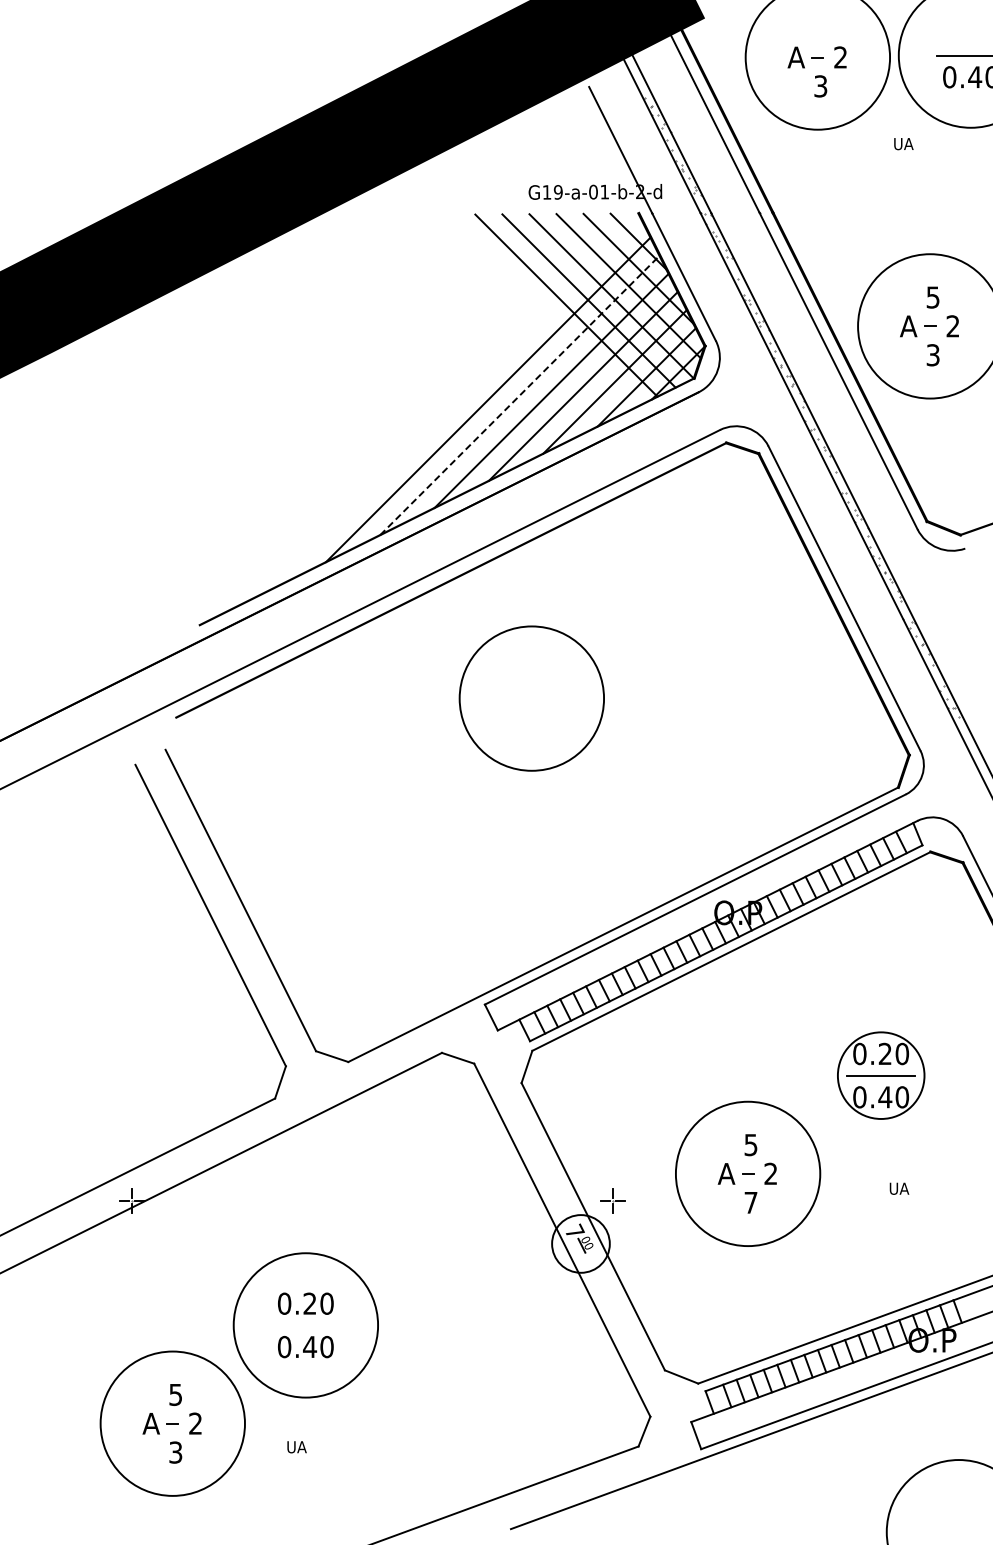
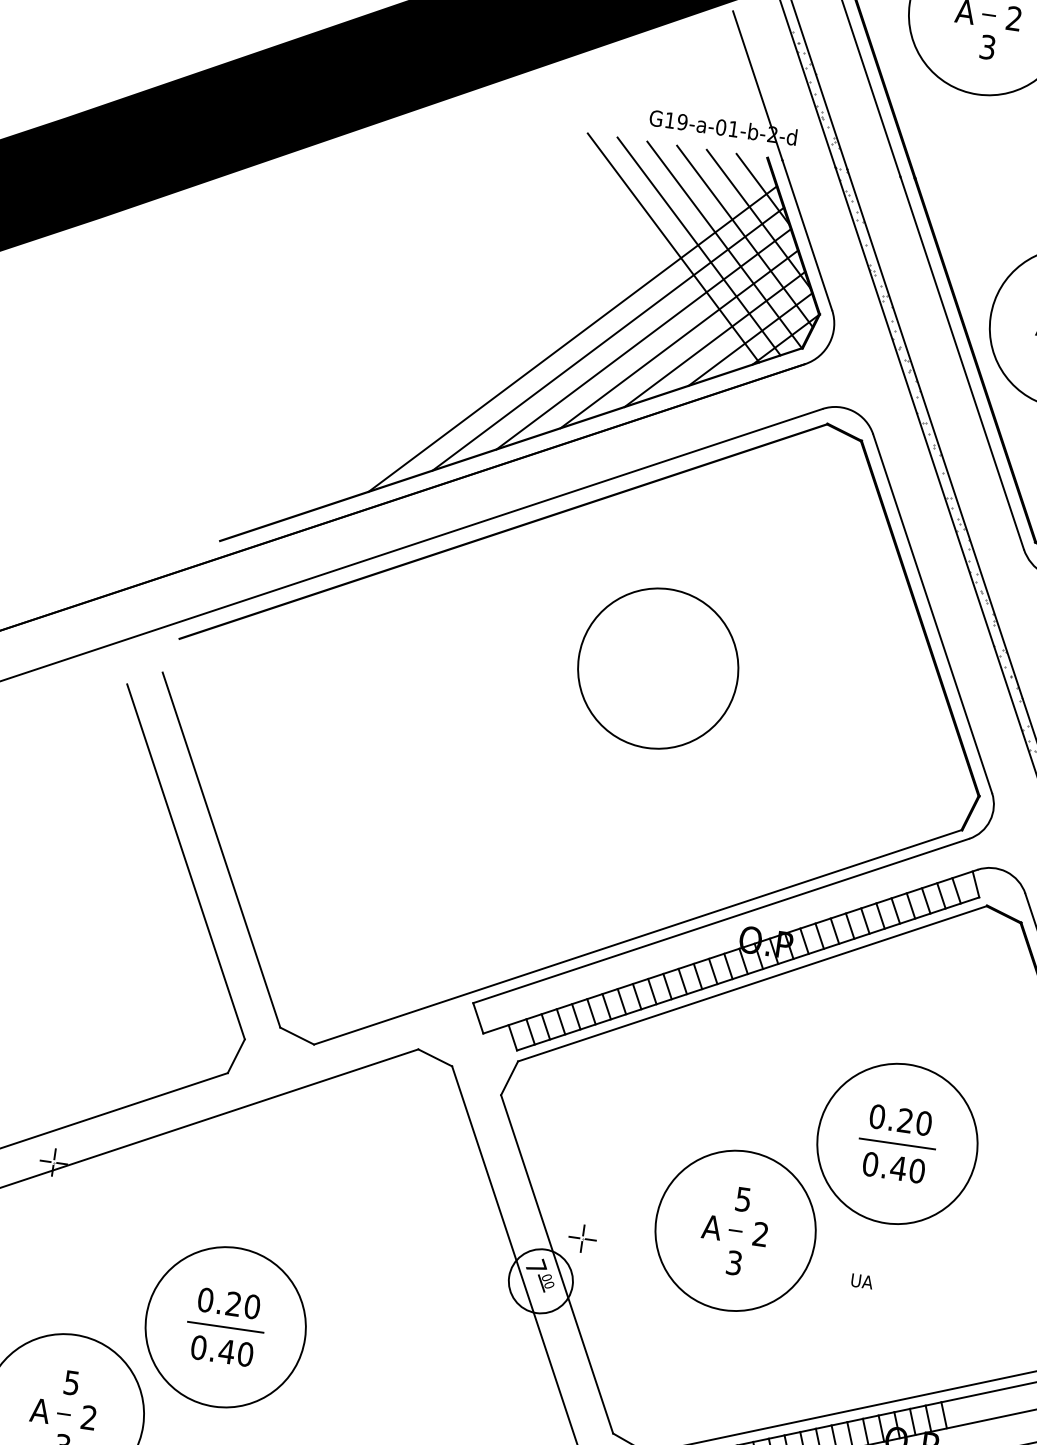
line: (520, 395) -> (608, 339), dashed -> solid
circle: (531, 698) -> (657, 668), moved
circle: (881, 1075) -> (897, 1143), size x1.67
text: (899, 1188) -> (862, 1281), moved
text: (750, 1202) -> (733, 1262), 7 -> 3
line: (305, 1325) -> (225, 1327), added

